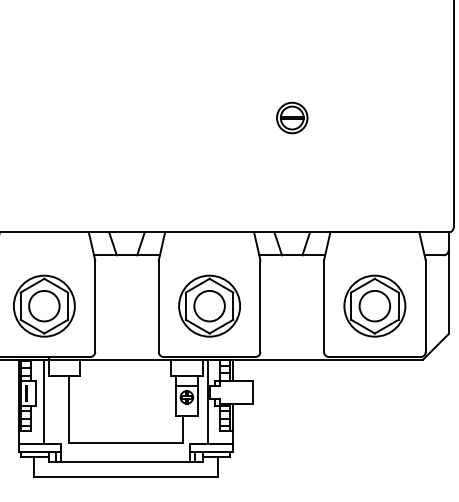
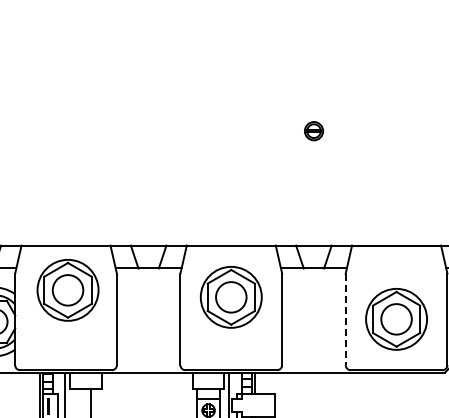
part: (292, 117) -> (314, 130), size x0.6
part: (44, 305) -> (68, 289), moved
part: (209, 305) -> (231, 296), moved
line: (324, 306) -> (346, 319), solid -> dashed

